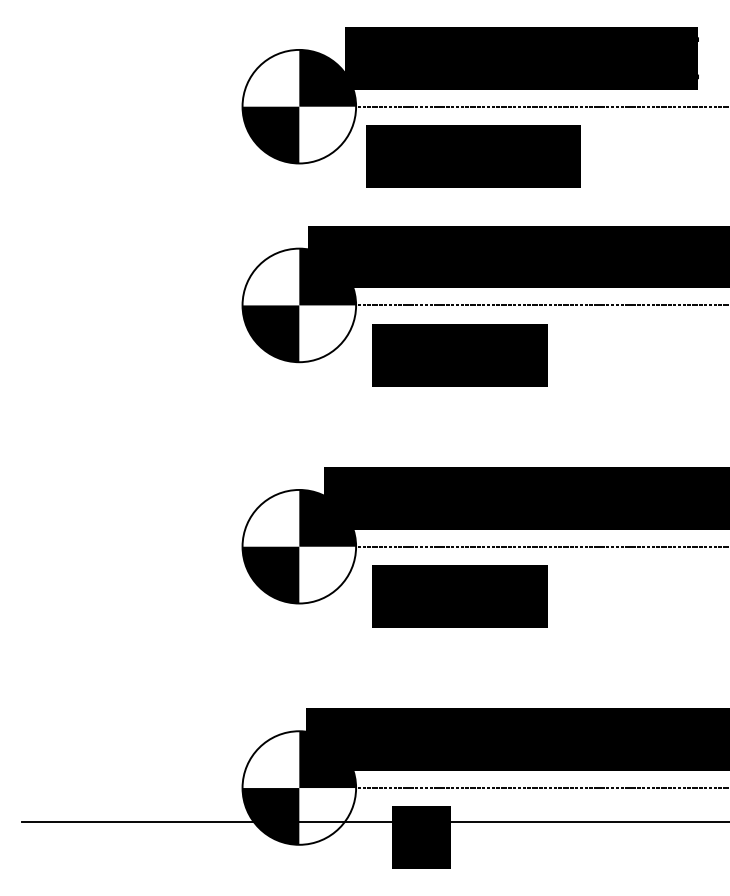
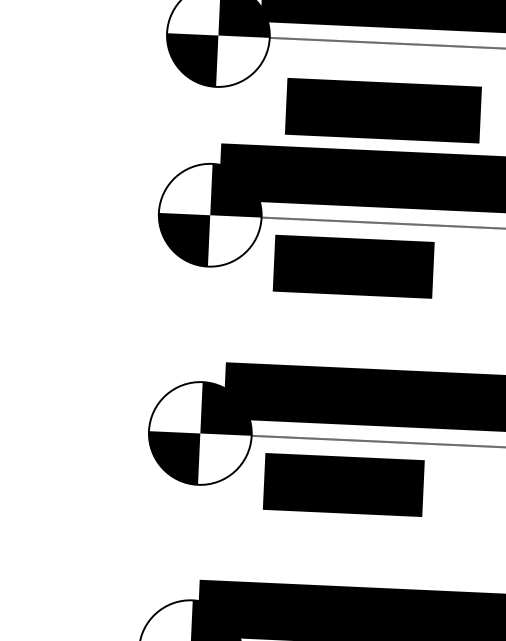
text: (473, 156) -> (383, 110), moved

